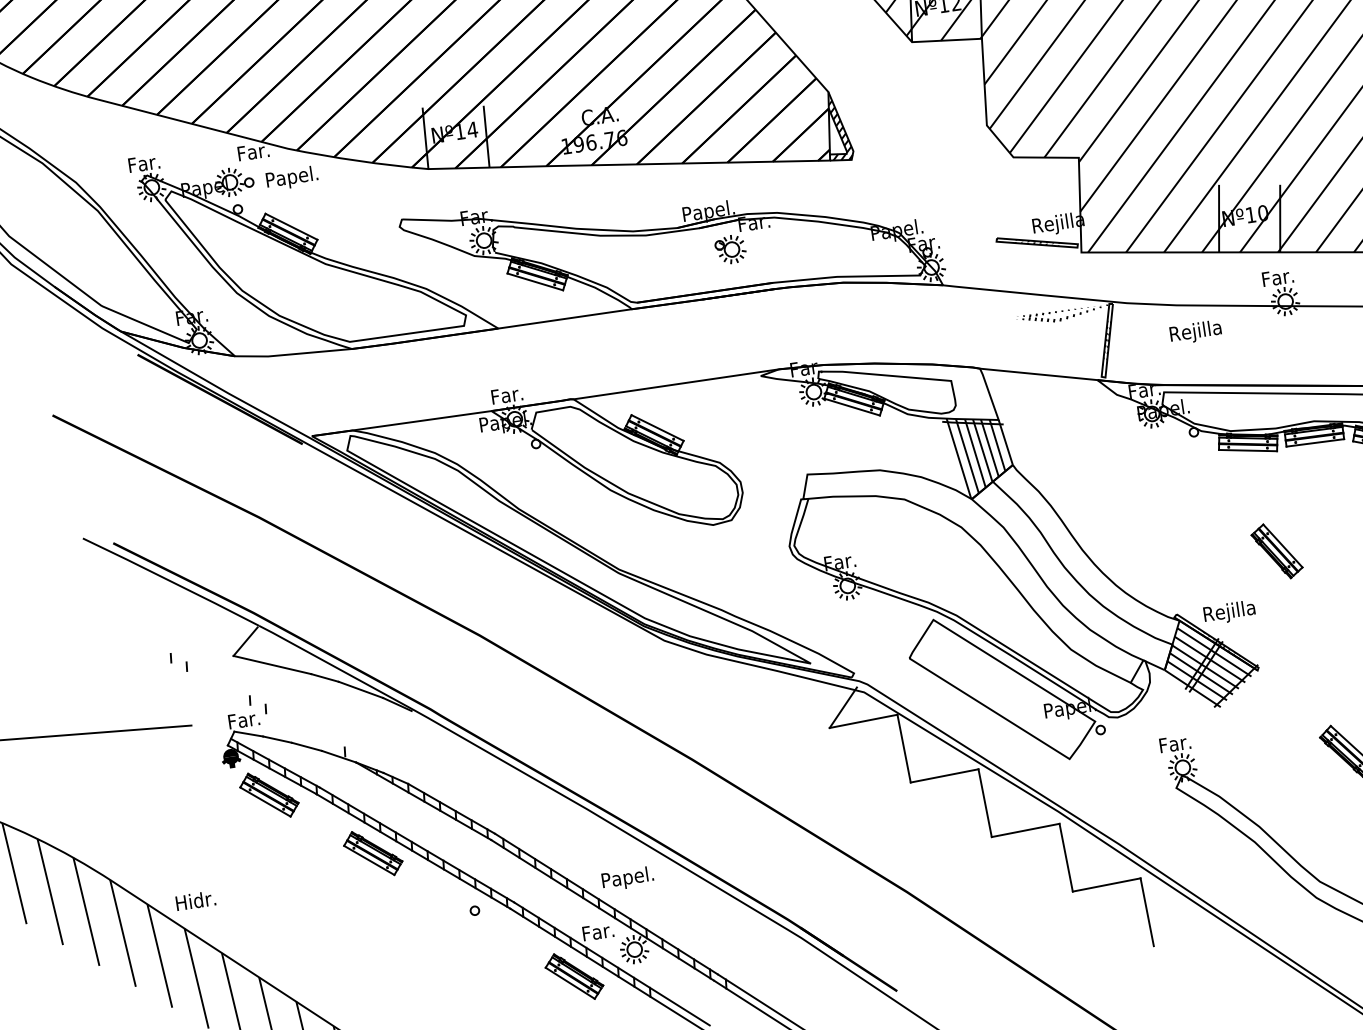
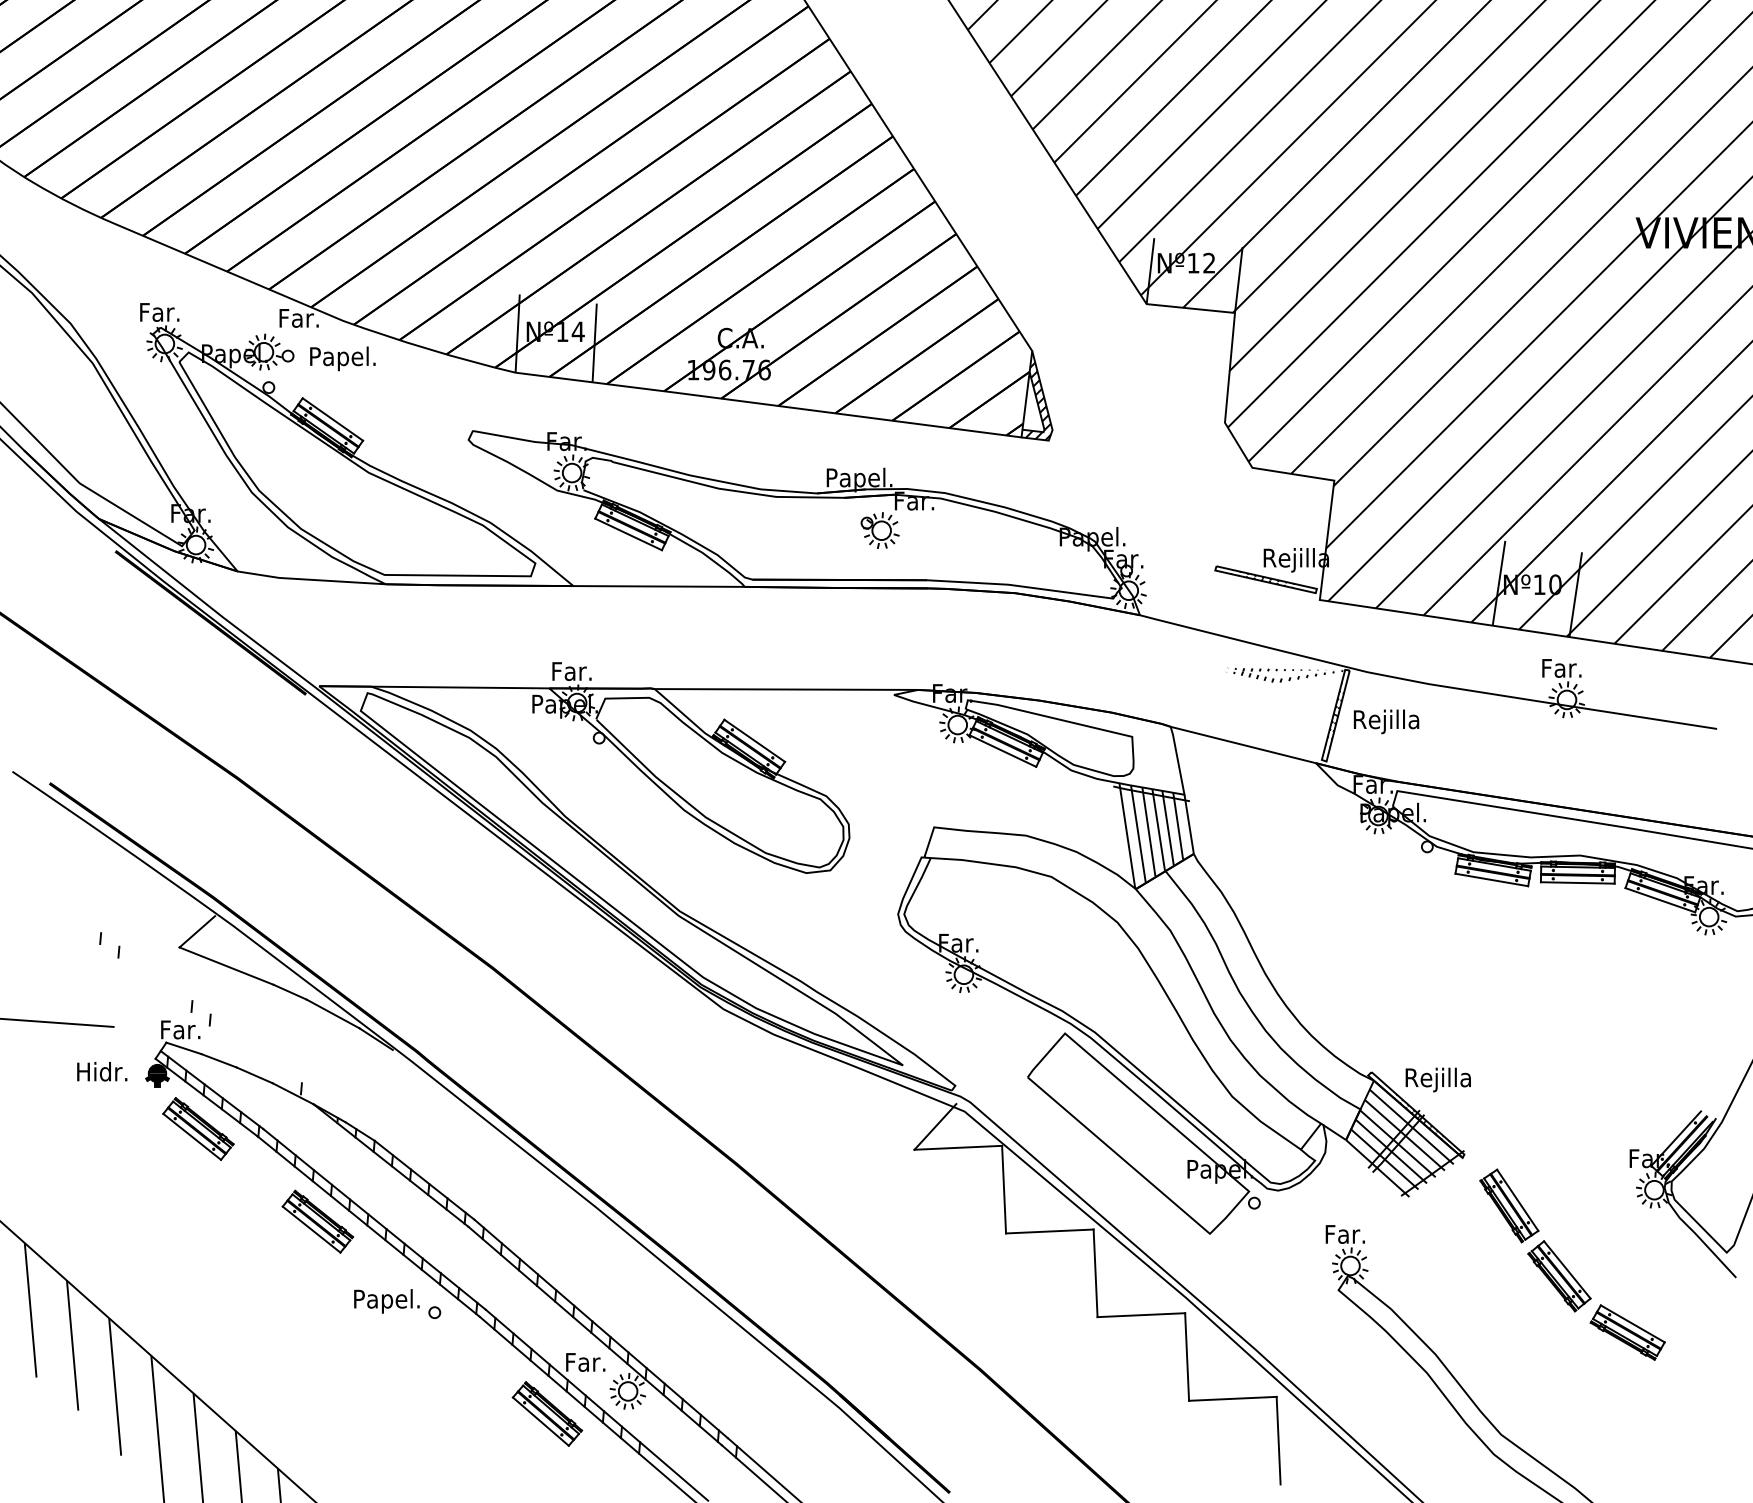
text: (1195, 332) -> (1386, 721), moved
part: (1277, 551) -> (1509, 1205), moved
text: (627, 879) -> (386, 1301), moved
text: (196, 900) -> (102, 1071), moved

